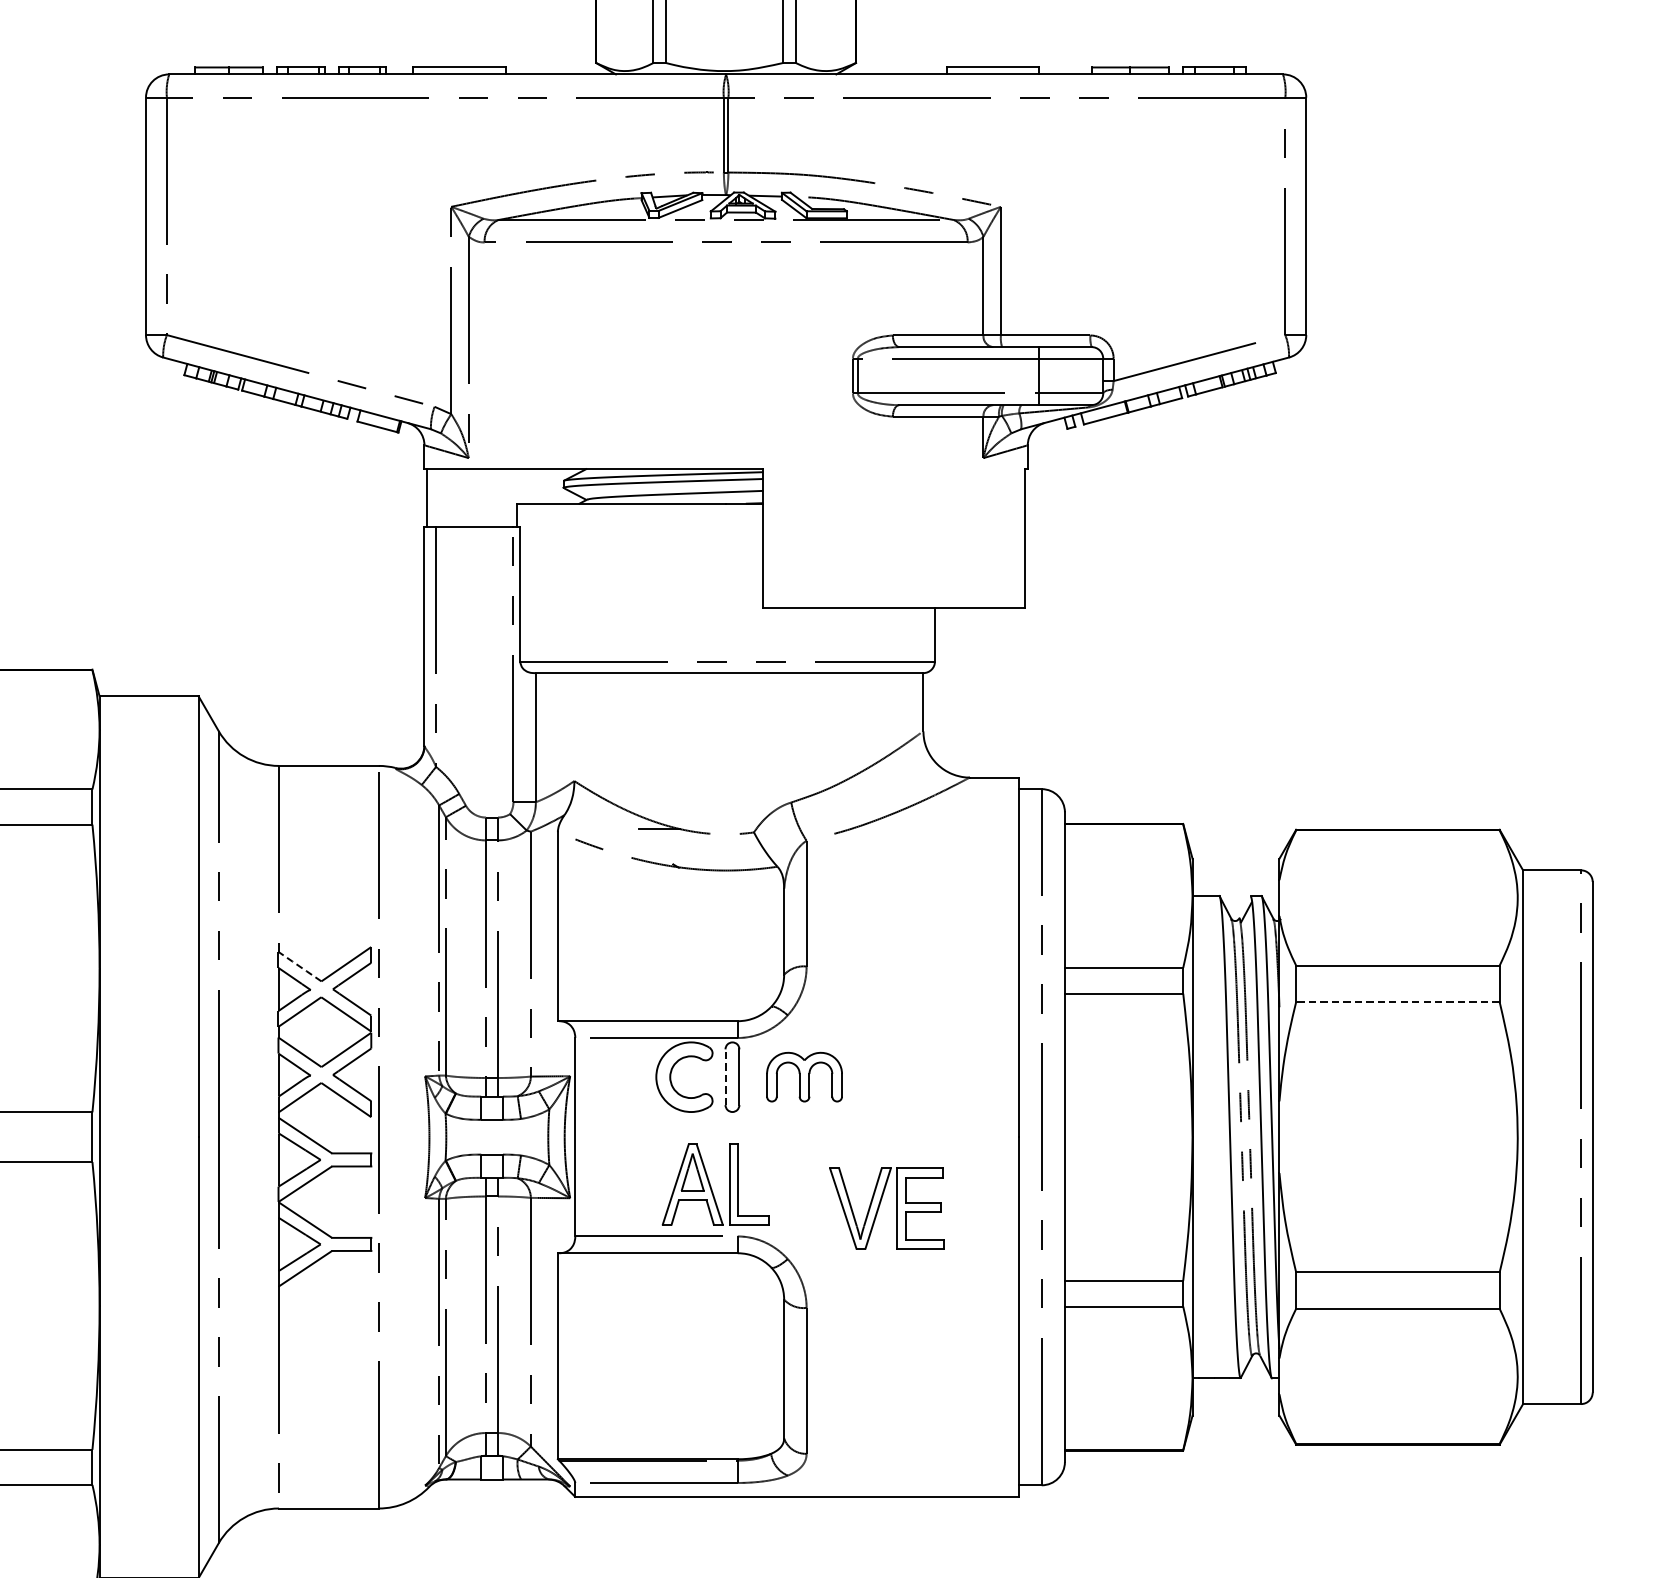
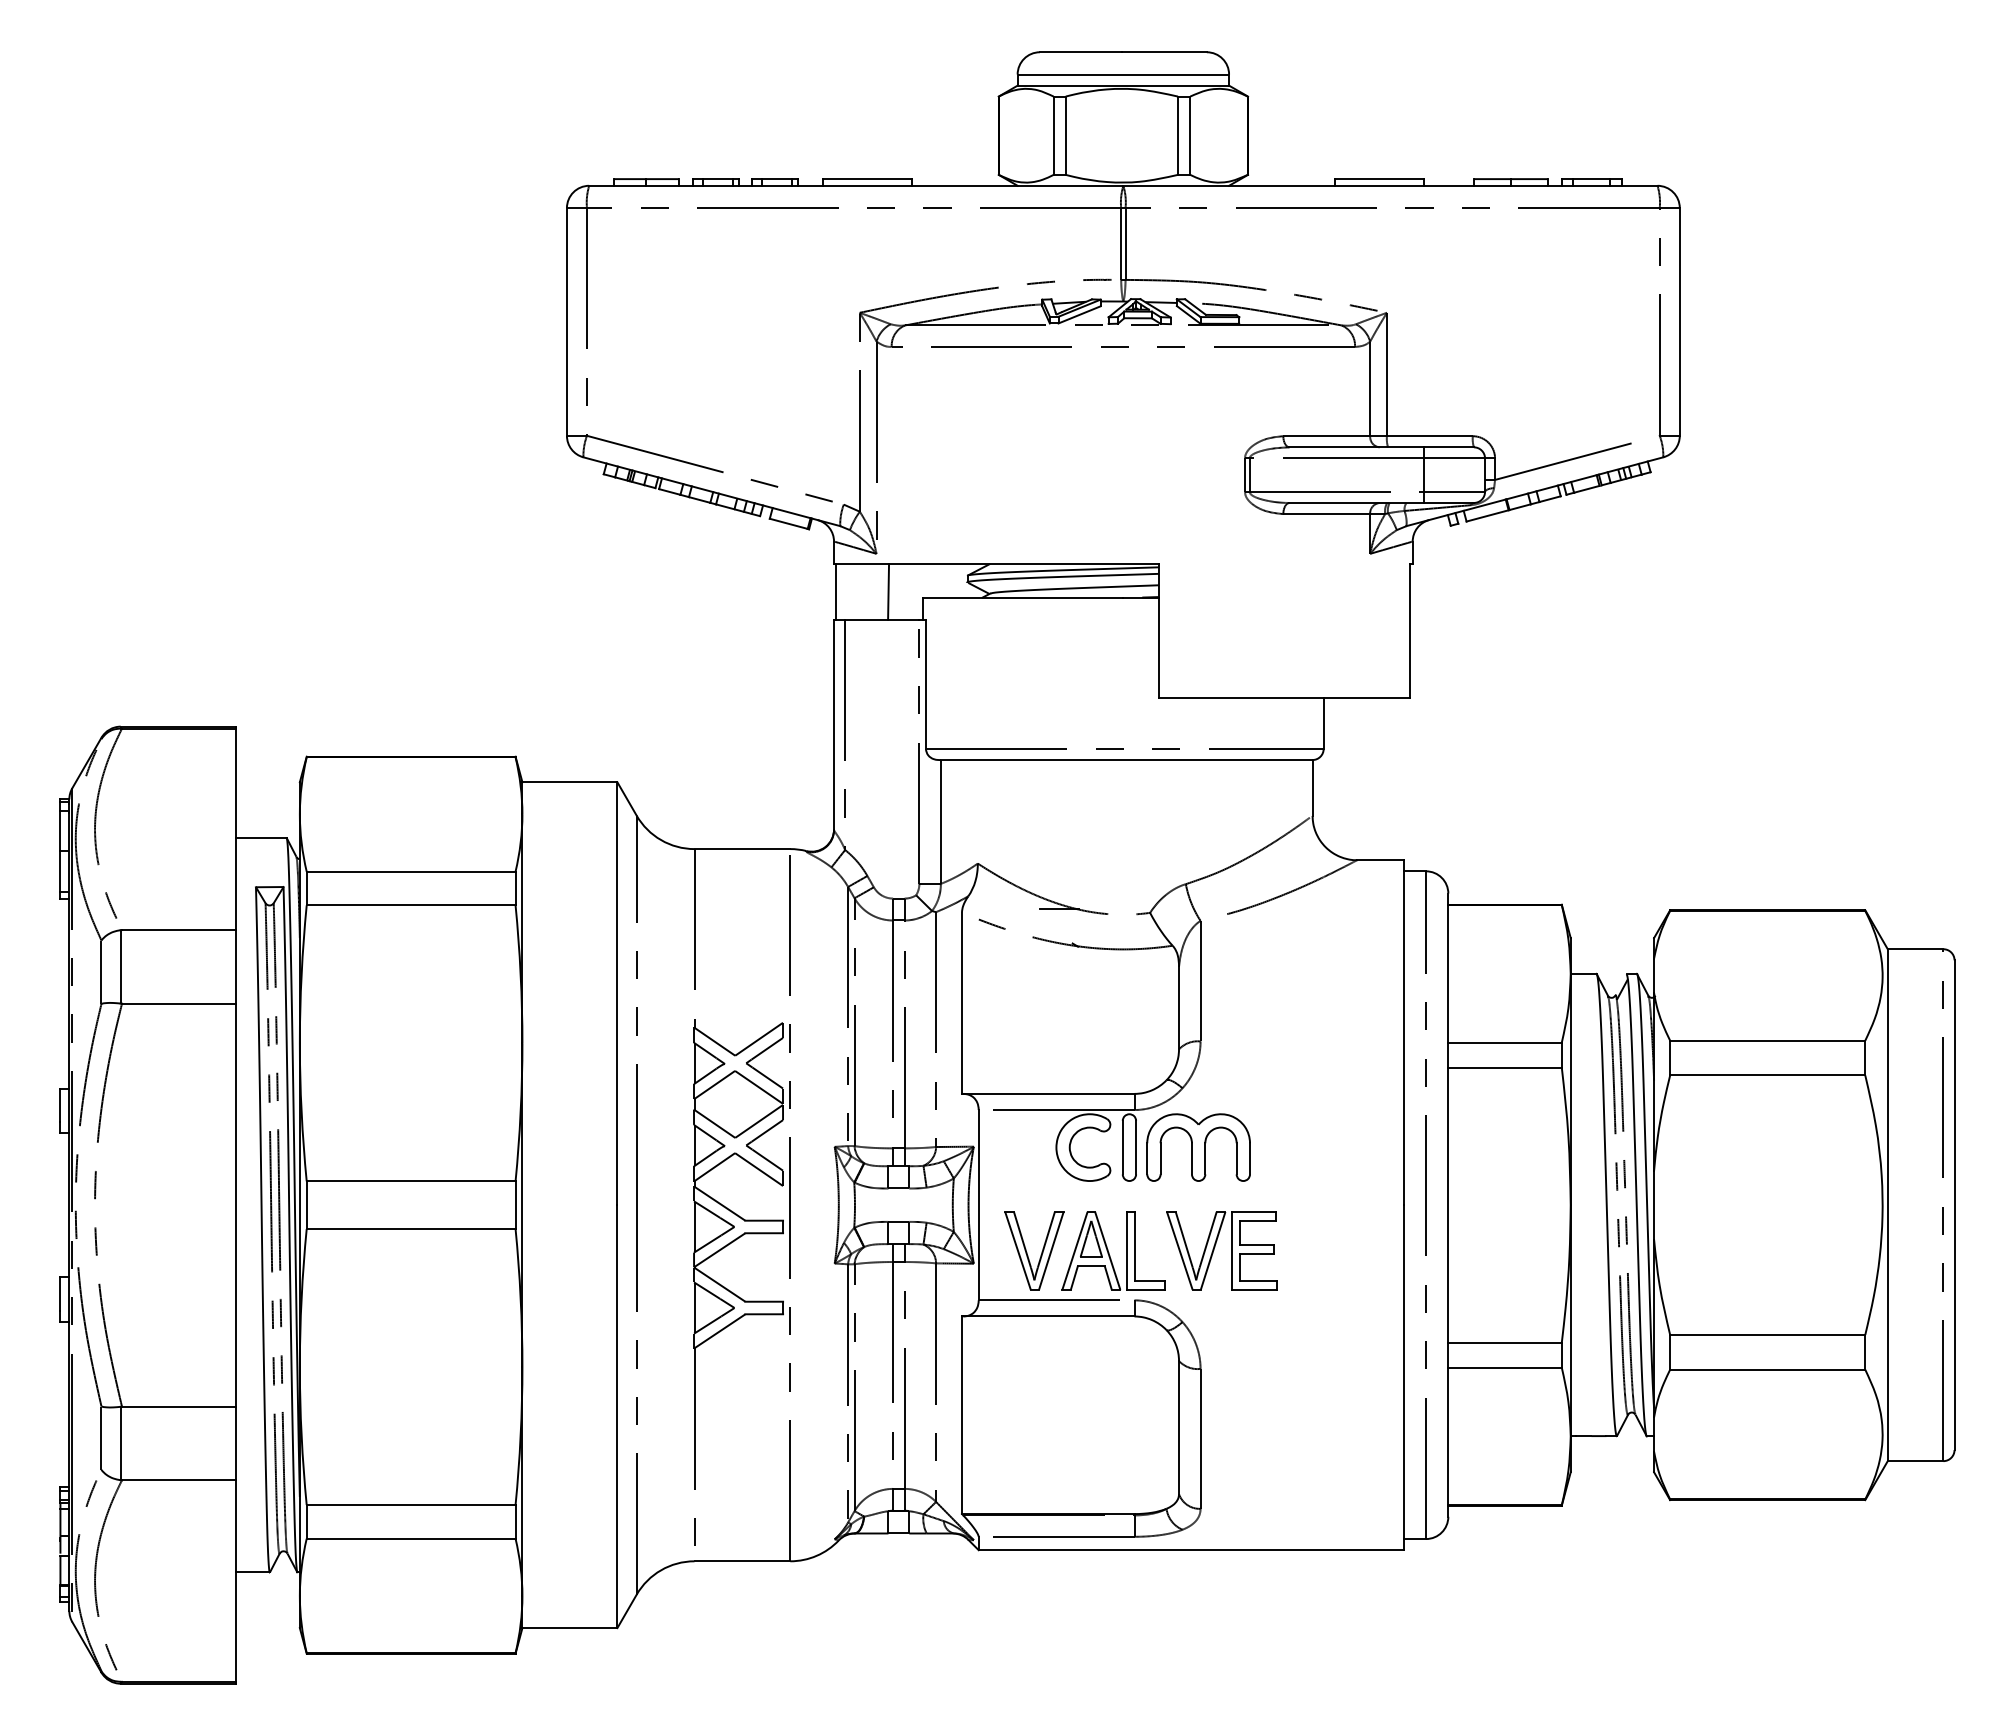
line: (481, 497) -> (888, 591), added
line: (298, 966) -> (713, 1041), dashed -> solid
line: (1397, 1002) -> (1767, 1075), dashed -> solid
line: (725, 1077) -> (1122, 1147), dashed -> solid
part: (804, 1077) -> (1198, 1147), size x1.43
part: (640, 1185) -> (1041, 1251), added
part: (880, 1205) -> (1215, 1247), moved

